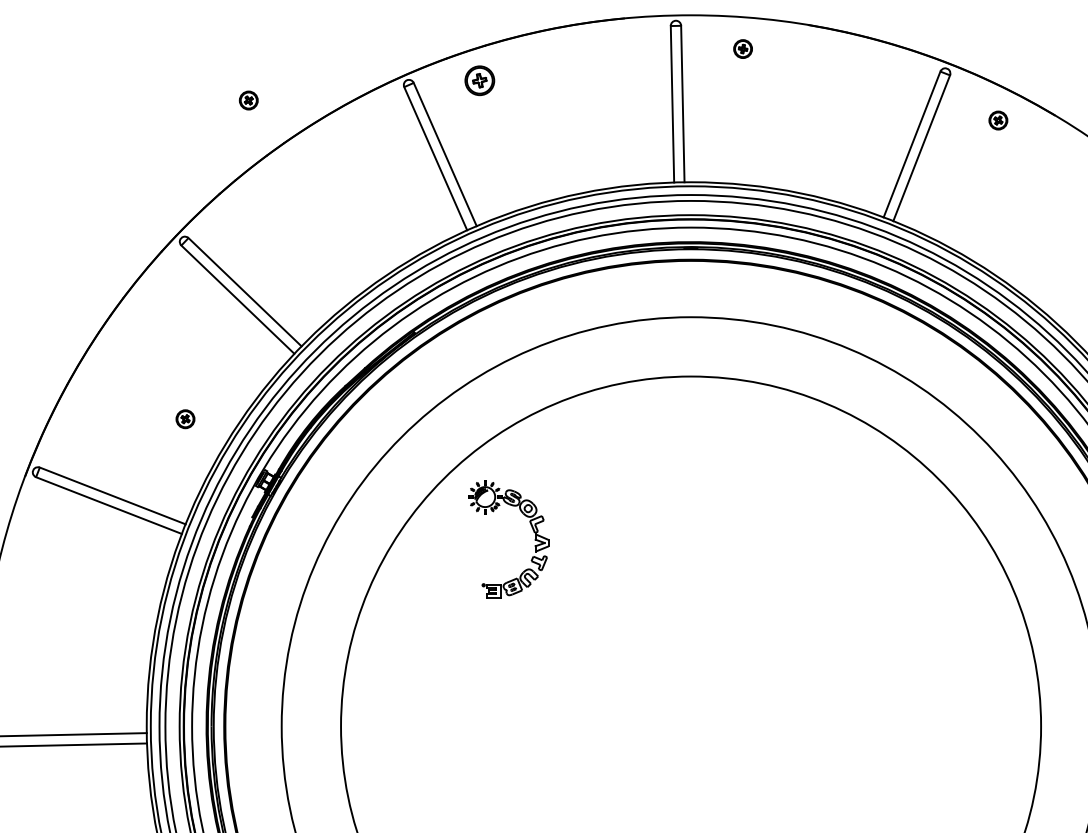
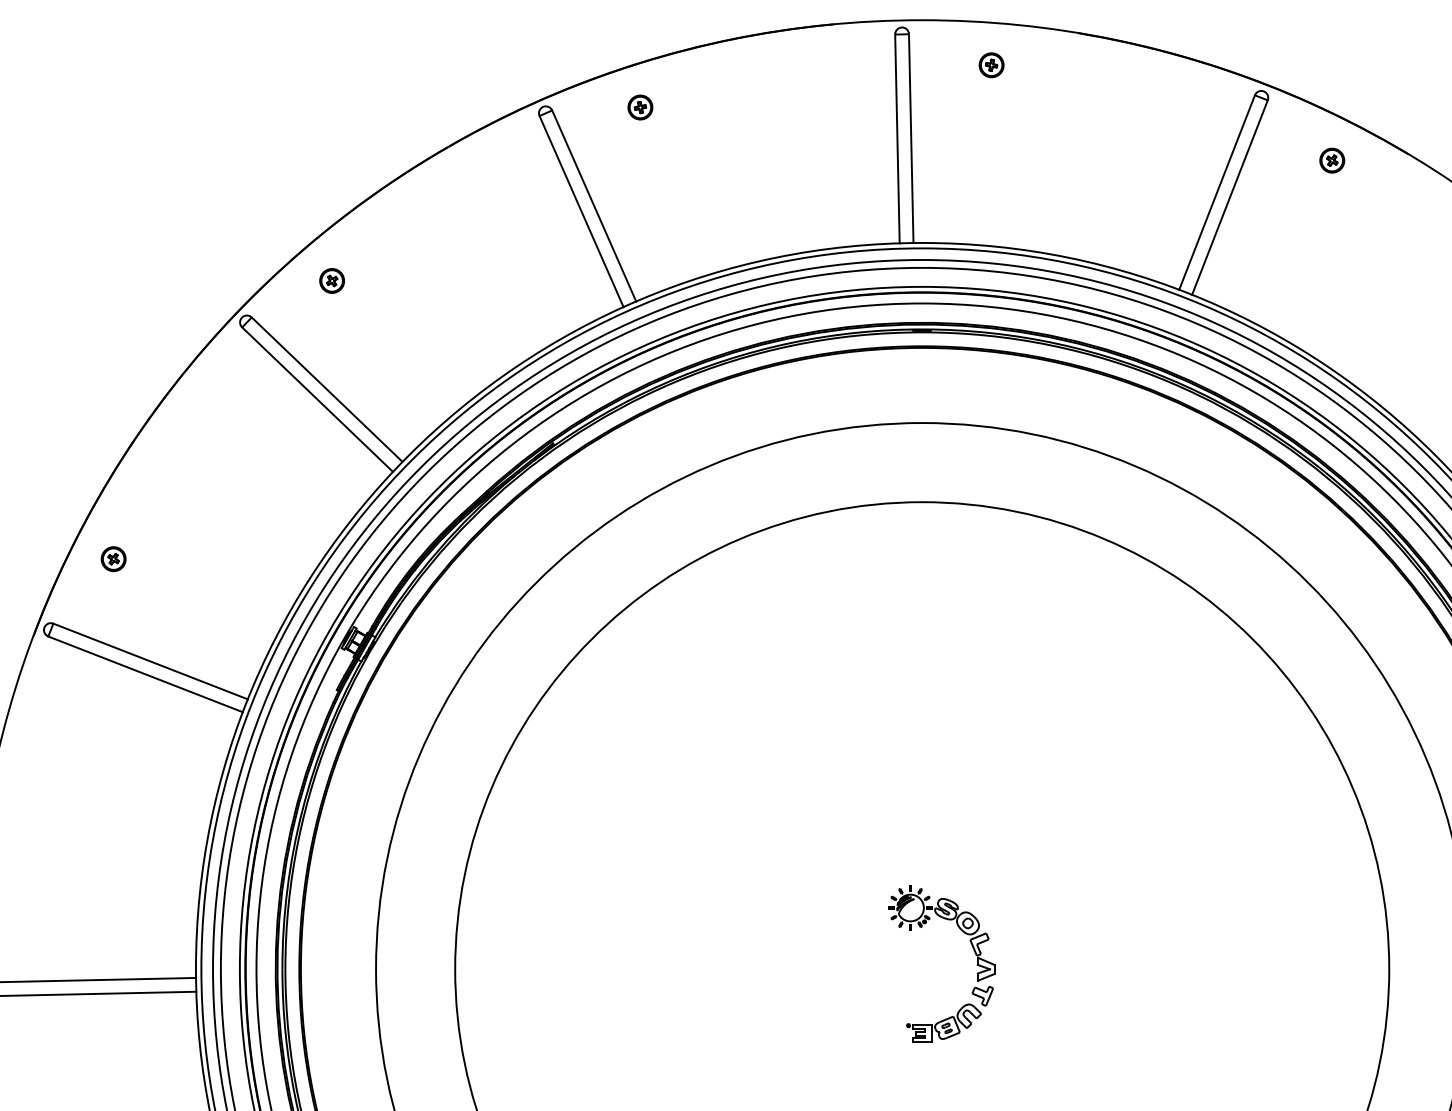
part: (479, 80) -> (640, 107), size x0.62
part: (248, 100) -> (331, 280), moved
part: (185, 419) -> (113, 559), moved
part: (531, 527) -> (972, 948), moved

